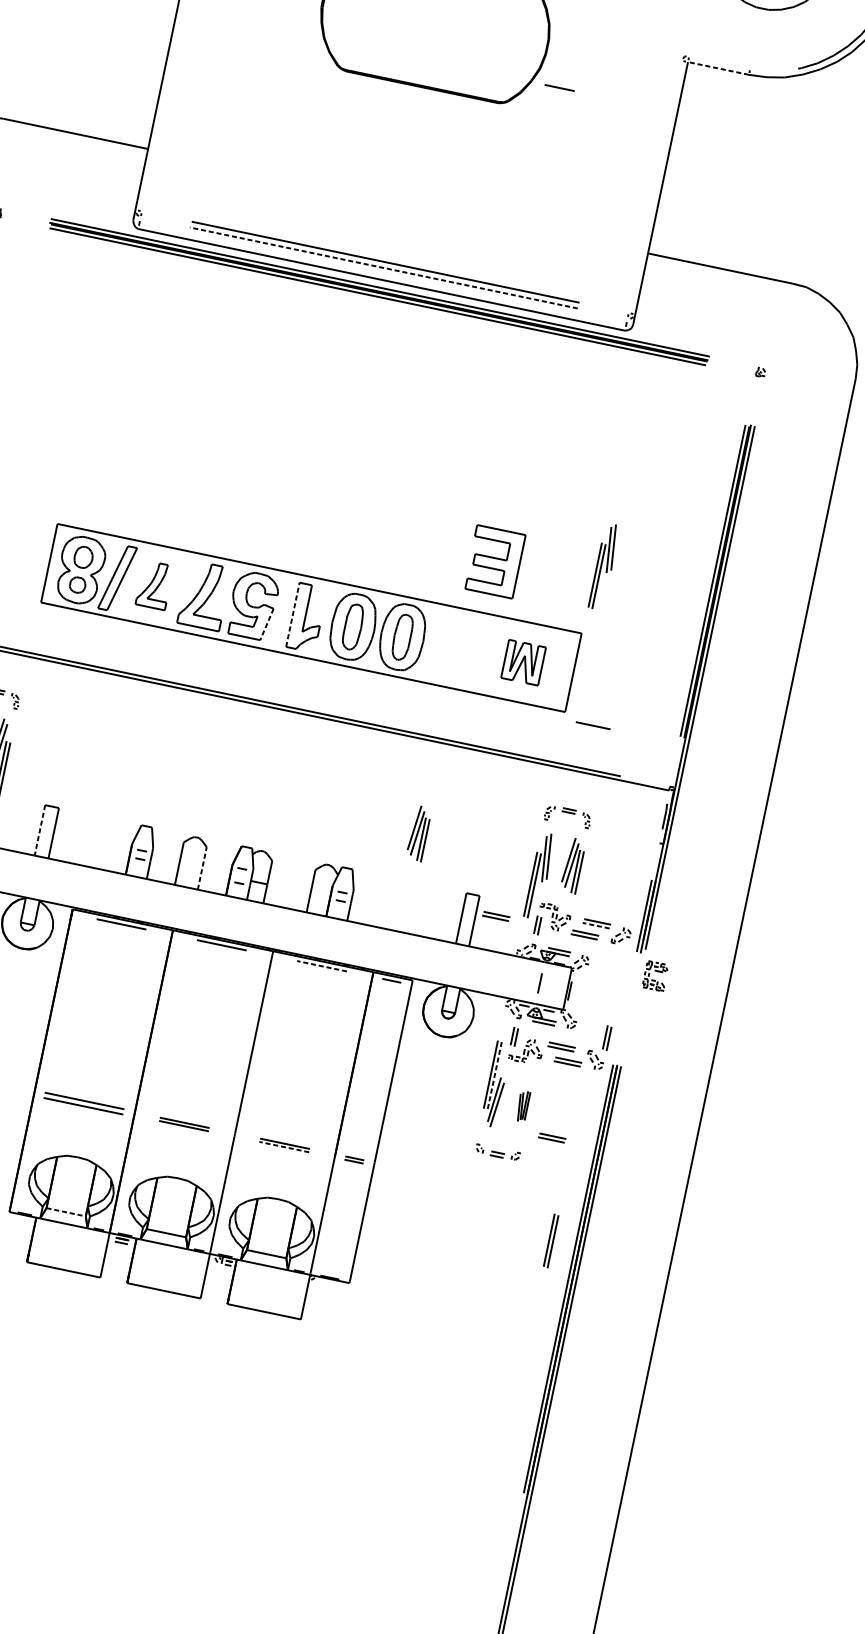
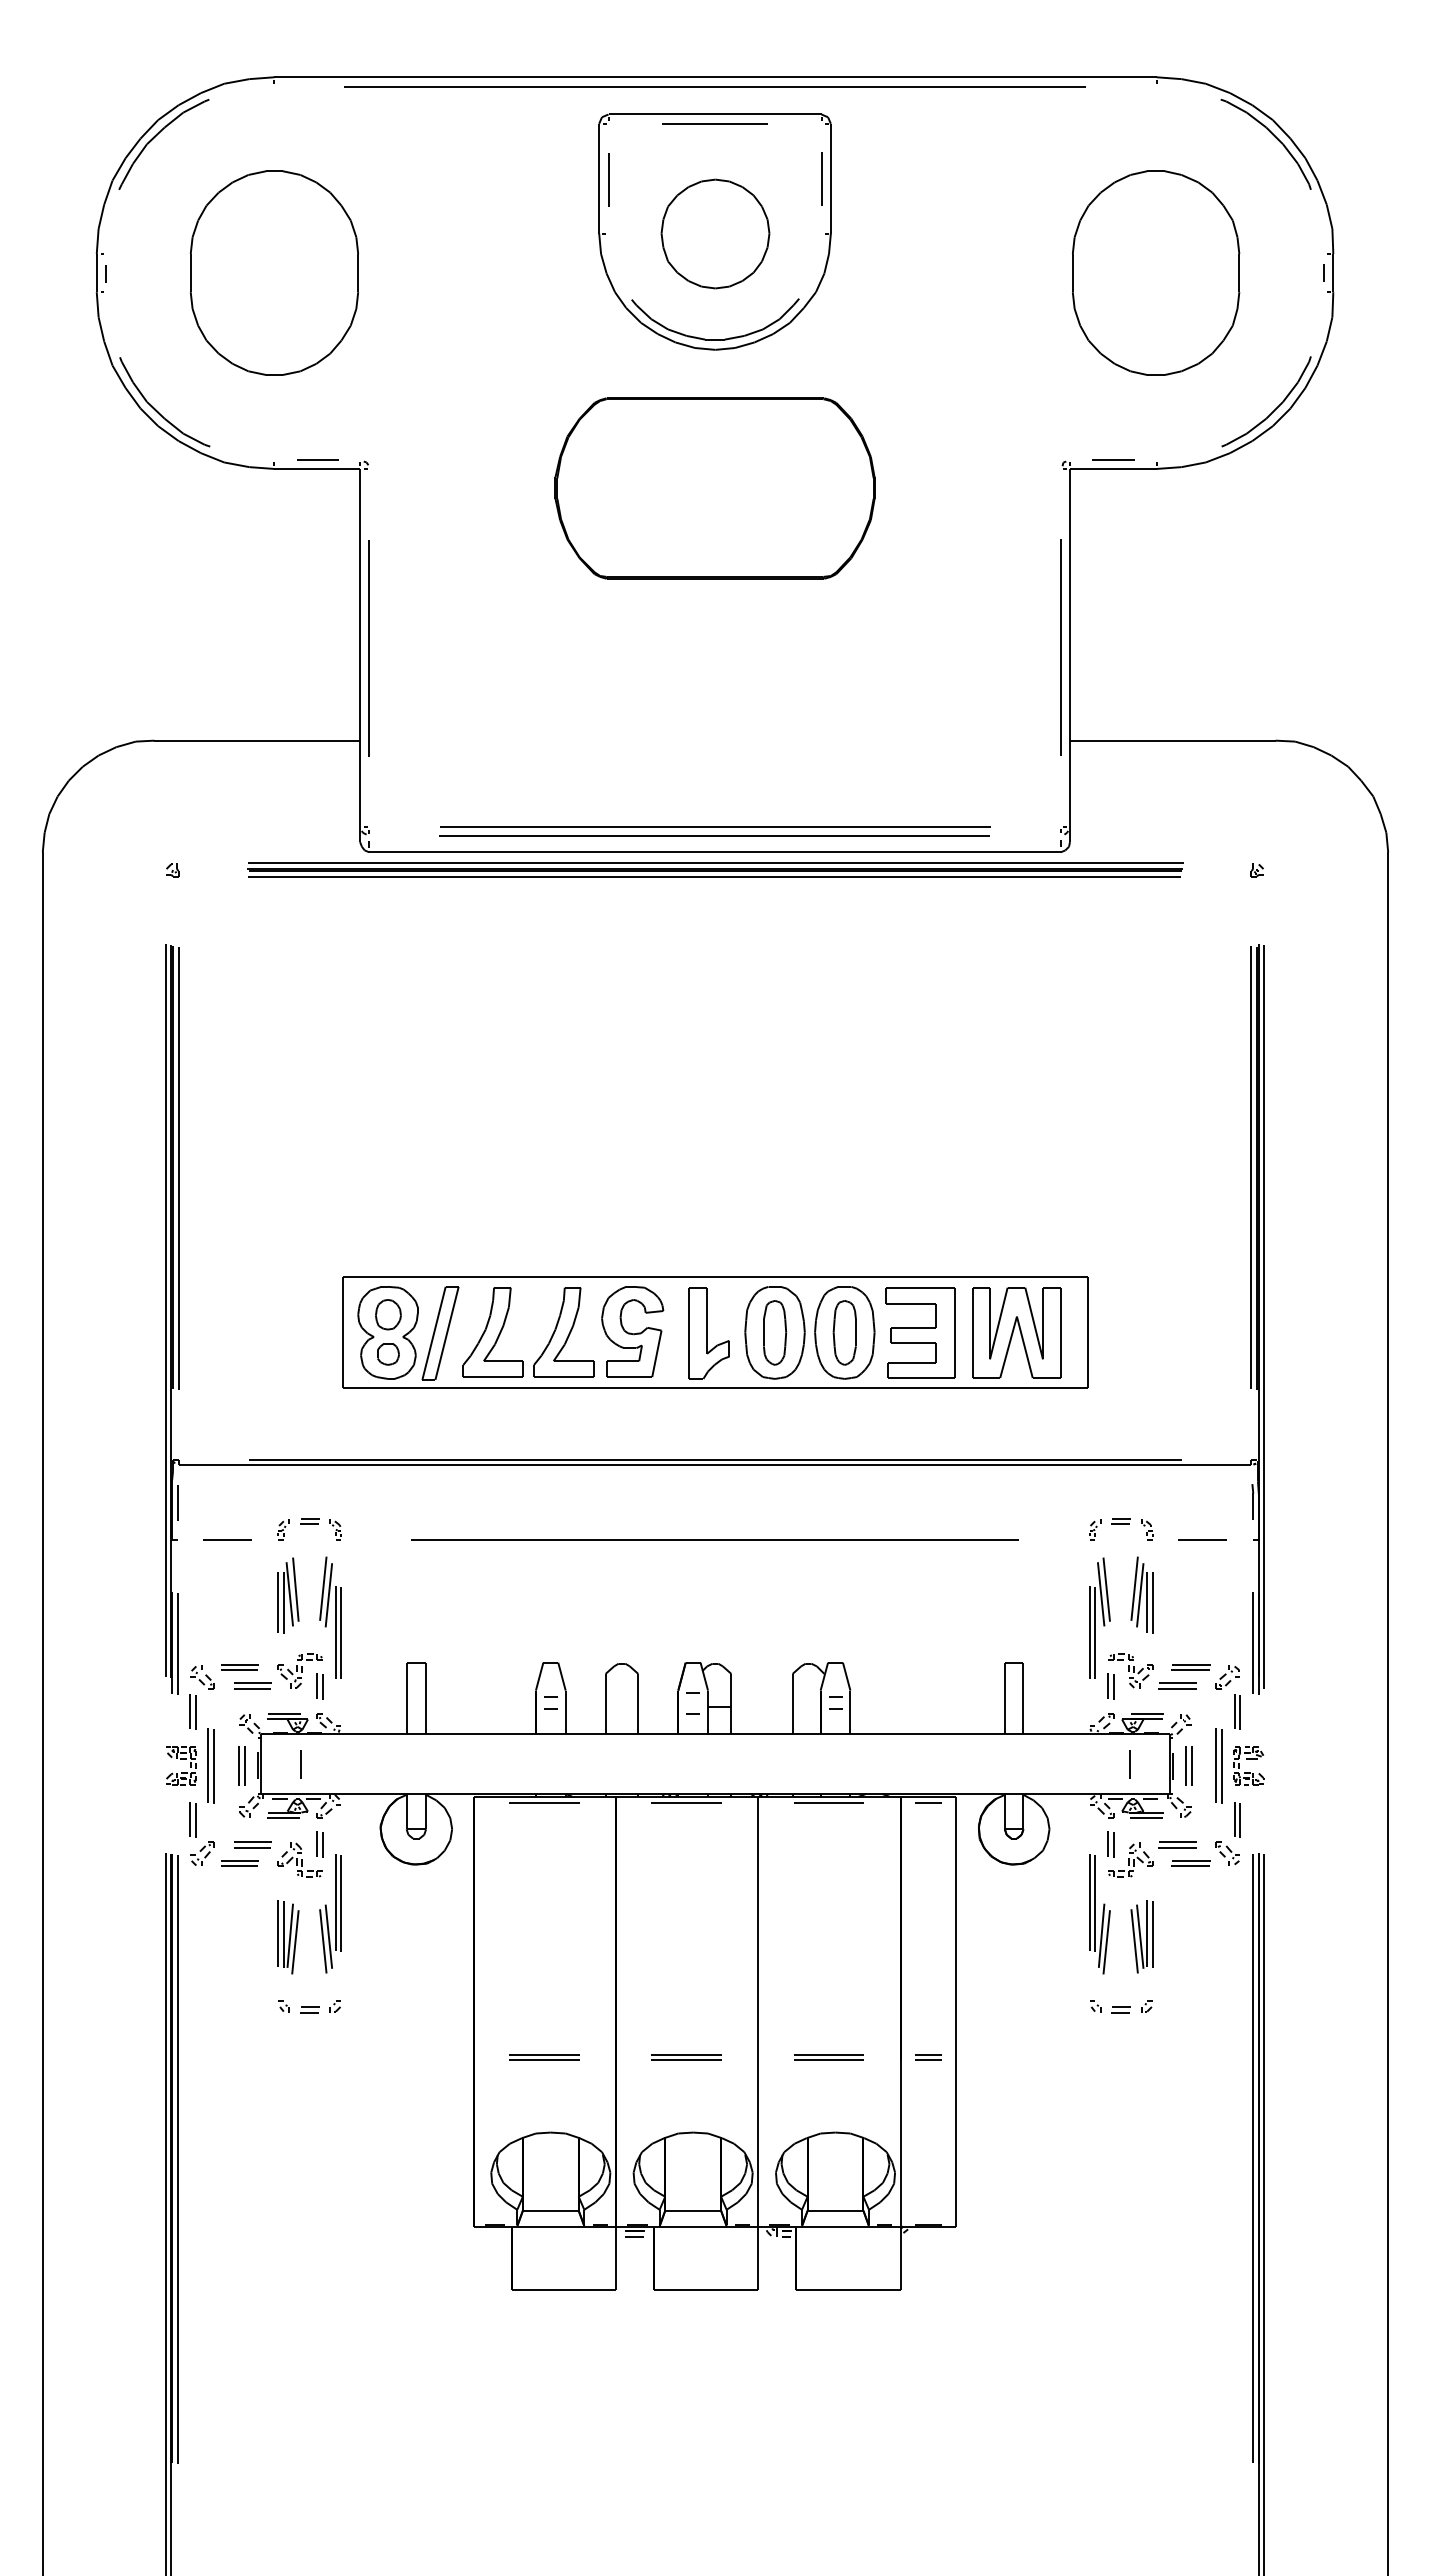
line: (718, 68) -> (1112, 468), dashed -> solid
line: (167, 85) -> (368, 648), added
line: (559, 87) -> (1113, 459), moved
line: (655, 186) -> (1060, 647), added
line: (383, 267) -> (714, 835), dashed -> solid
part: (495, 561) -> (920, 1332), moved
part: (604, 566) -> (1099, 1178), removed
part: (154, 585) -> (492, 1332), size x1.43
line: (292, 614) -> (689, 1333), dashed -> solid
line: (266, 624) -> (656, 1353), dashed -> solid
part: (523, 662) -> (1016, 1332), size x1.67
line: (593, 725) -> (1202, 1539), moved
line: (280, 763) -> (714, 1539), added
line: (39, 830) -> (406, 1698), dashed -> solid
part: (418, 833) -> (922, 1594), removed
line: (202, 867) -> (638, 1703), dashed -> solid
part: (496, 916) -> (1051, 1685), removed
line: (595, 925) -> (1189, 1670), dashed -> solid
part: (623, 961) -> (1237, 1711), added
line: (321, 966) -> (828, 1803), dashed -> solid
part: (655, 975) -> (1248, 1765), moved
part: (580, 992) -> (1188, 1765), added
line: (494, 1076) -> (1095, 1904), dashed -> solid
part: (84, 1103) -> (544, 2057), size x0.62
part: (522, 1106) -> (1141, 1936), size x1.67
part: (551, 1137) -> (1190, 1971), removed
line: (283, 1147) -> (828, 2060), dashed -> solid
line: (66, 1212) -> (550, 2210), dashed -> solid
part: (550, 1240) -> (1218, 1765), moved

